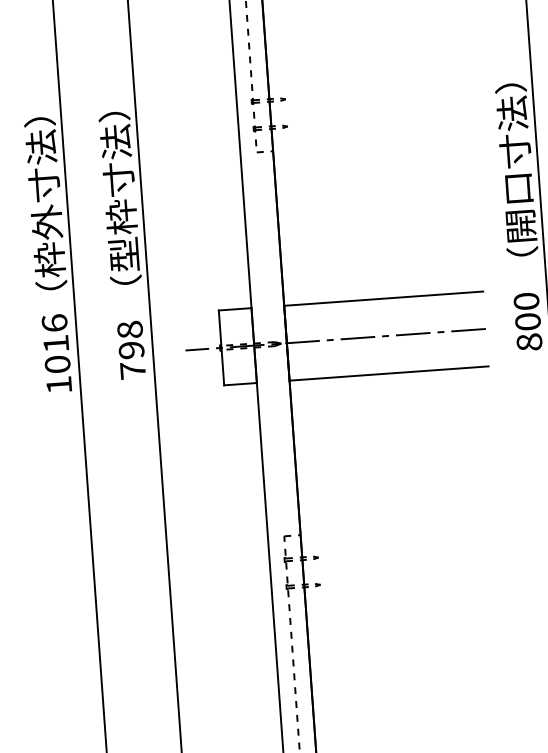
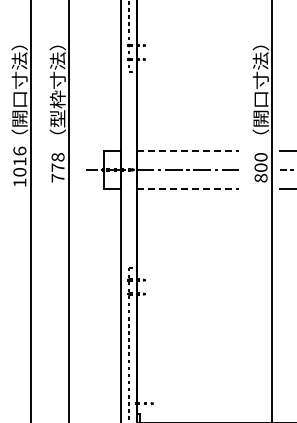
text: (47, 239) -> (19, 108), （枠外寸法） -> （開口寸法）
line: (383, 298) -> (188, 150), solid -> dashed
text: (130, 349) -> (57, 167), 798 -> 778
line: (389, 374) -> (188, 189), solid -> dashed

